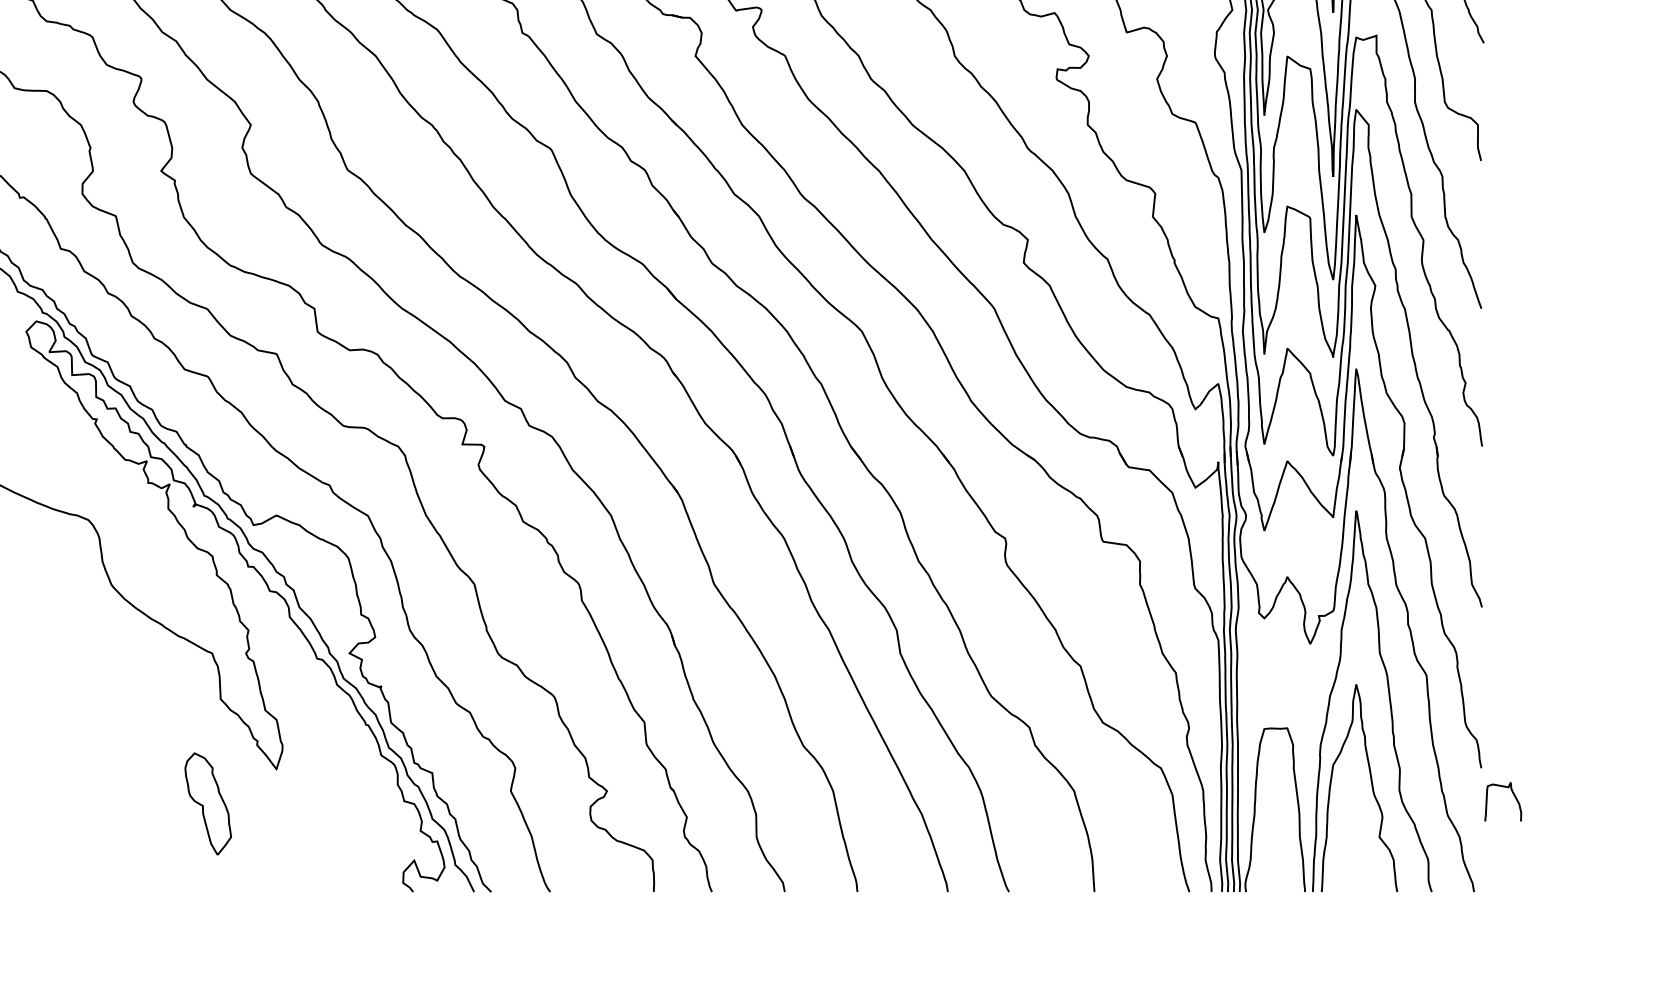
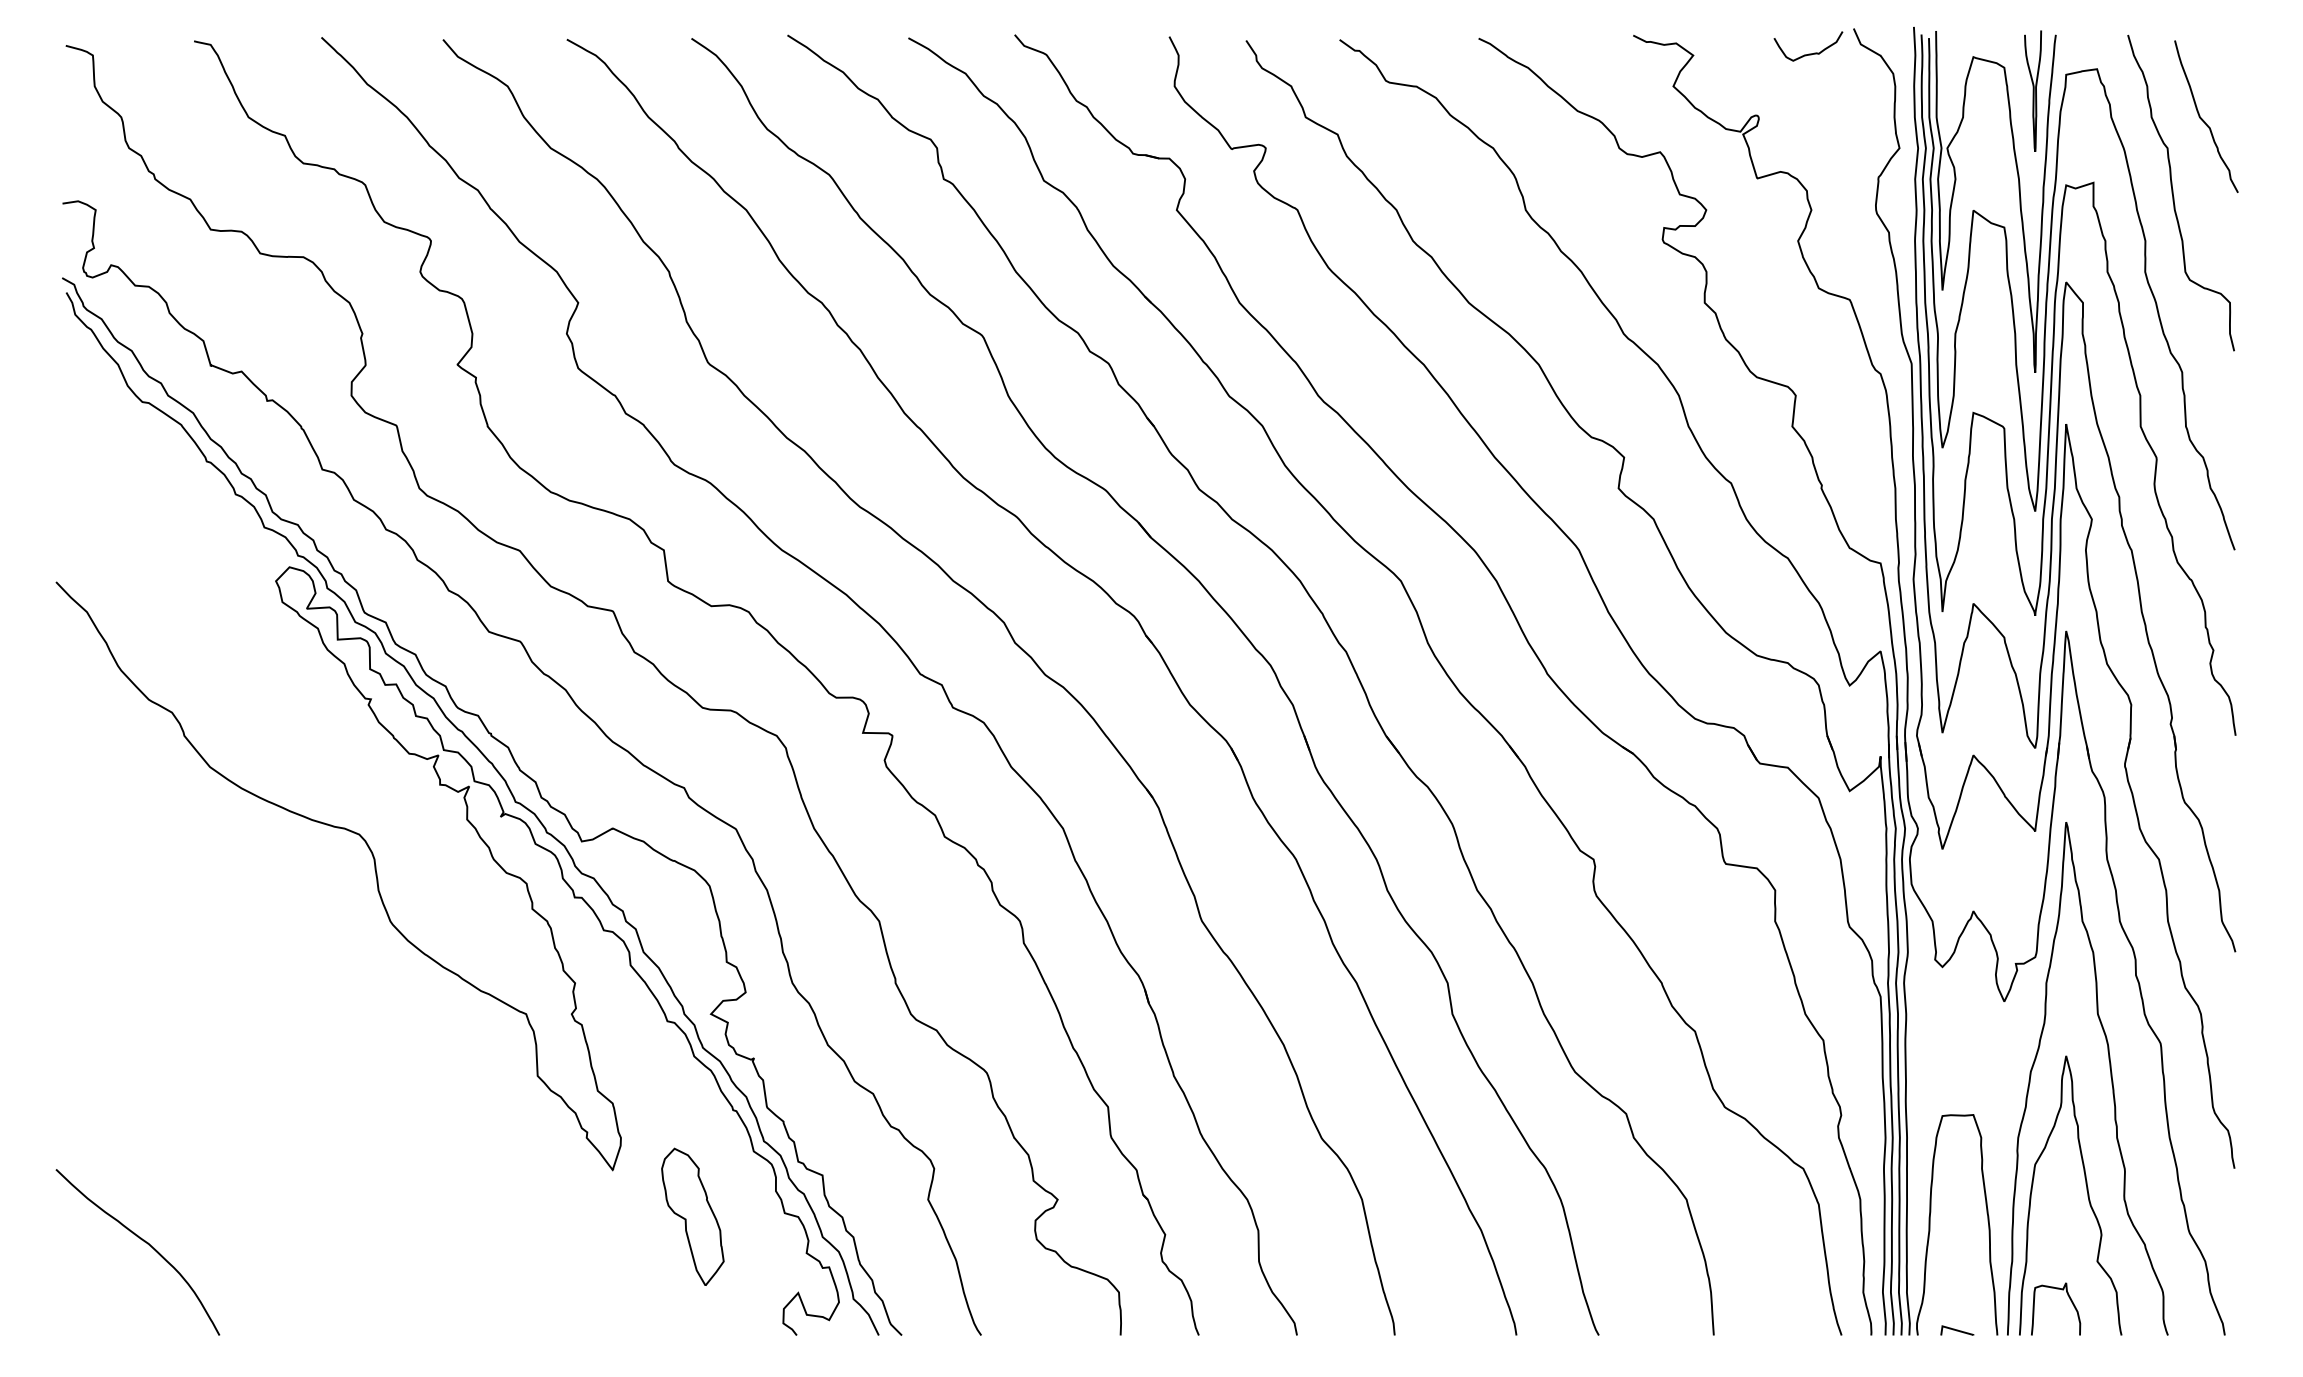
curve: (1513, 794) -> (2069, 1299), moved
part: (207, 803) -> (692, 1216), moved
curve: (1275, 888) -> (1957, 1330), added

